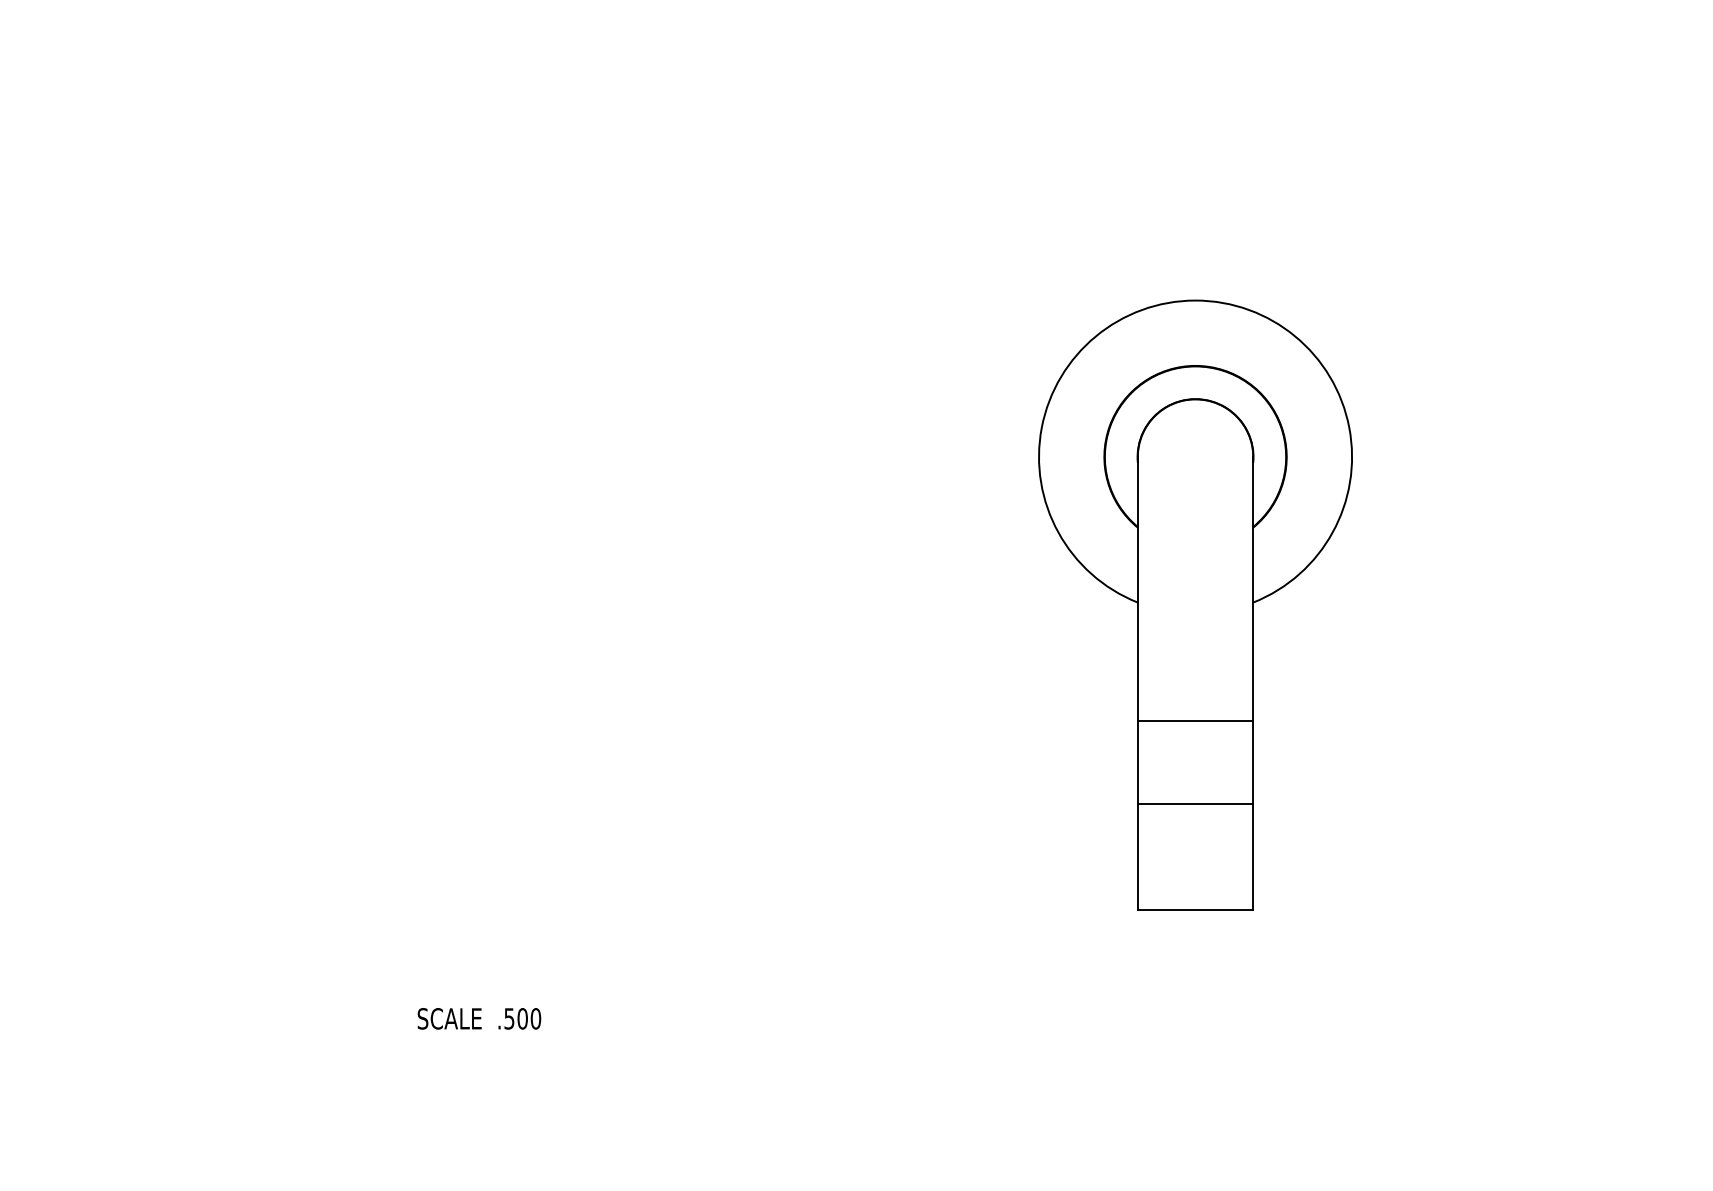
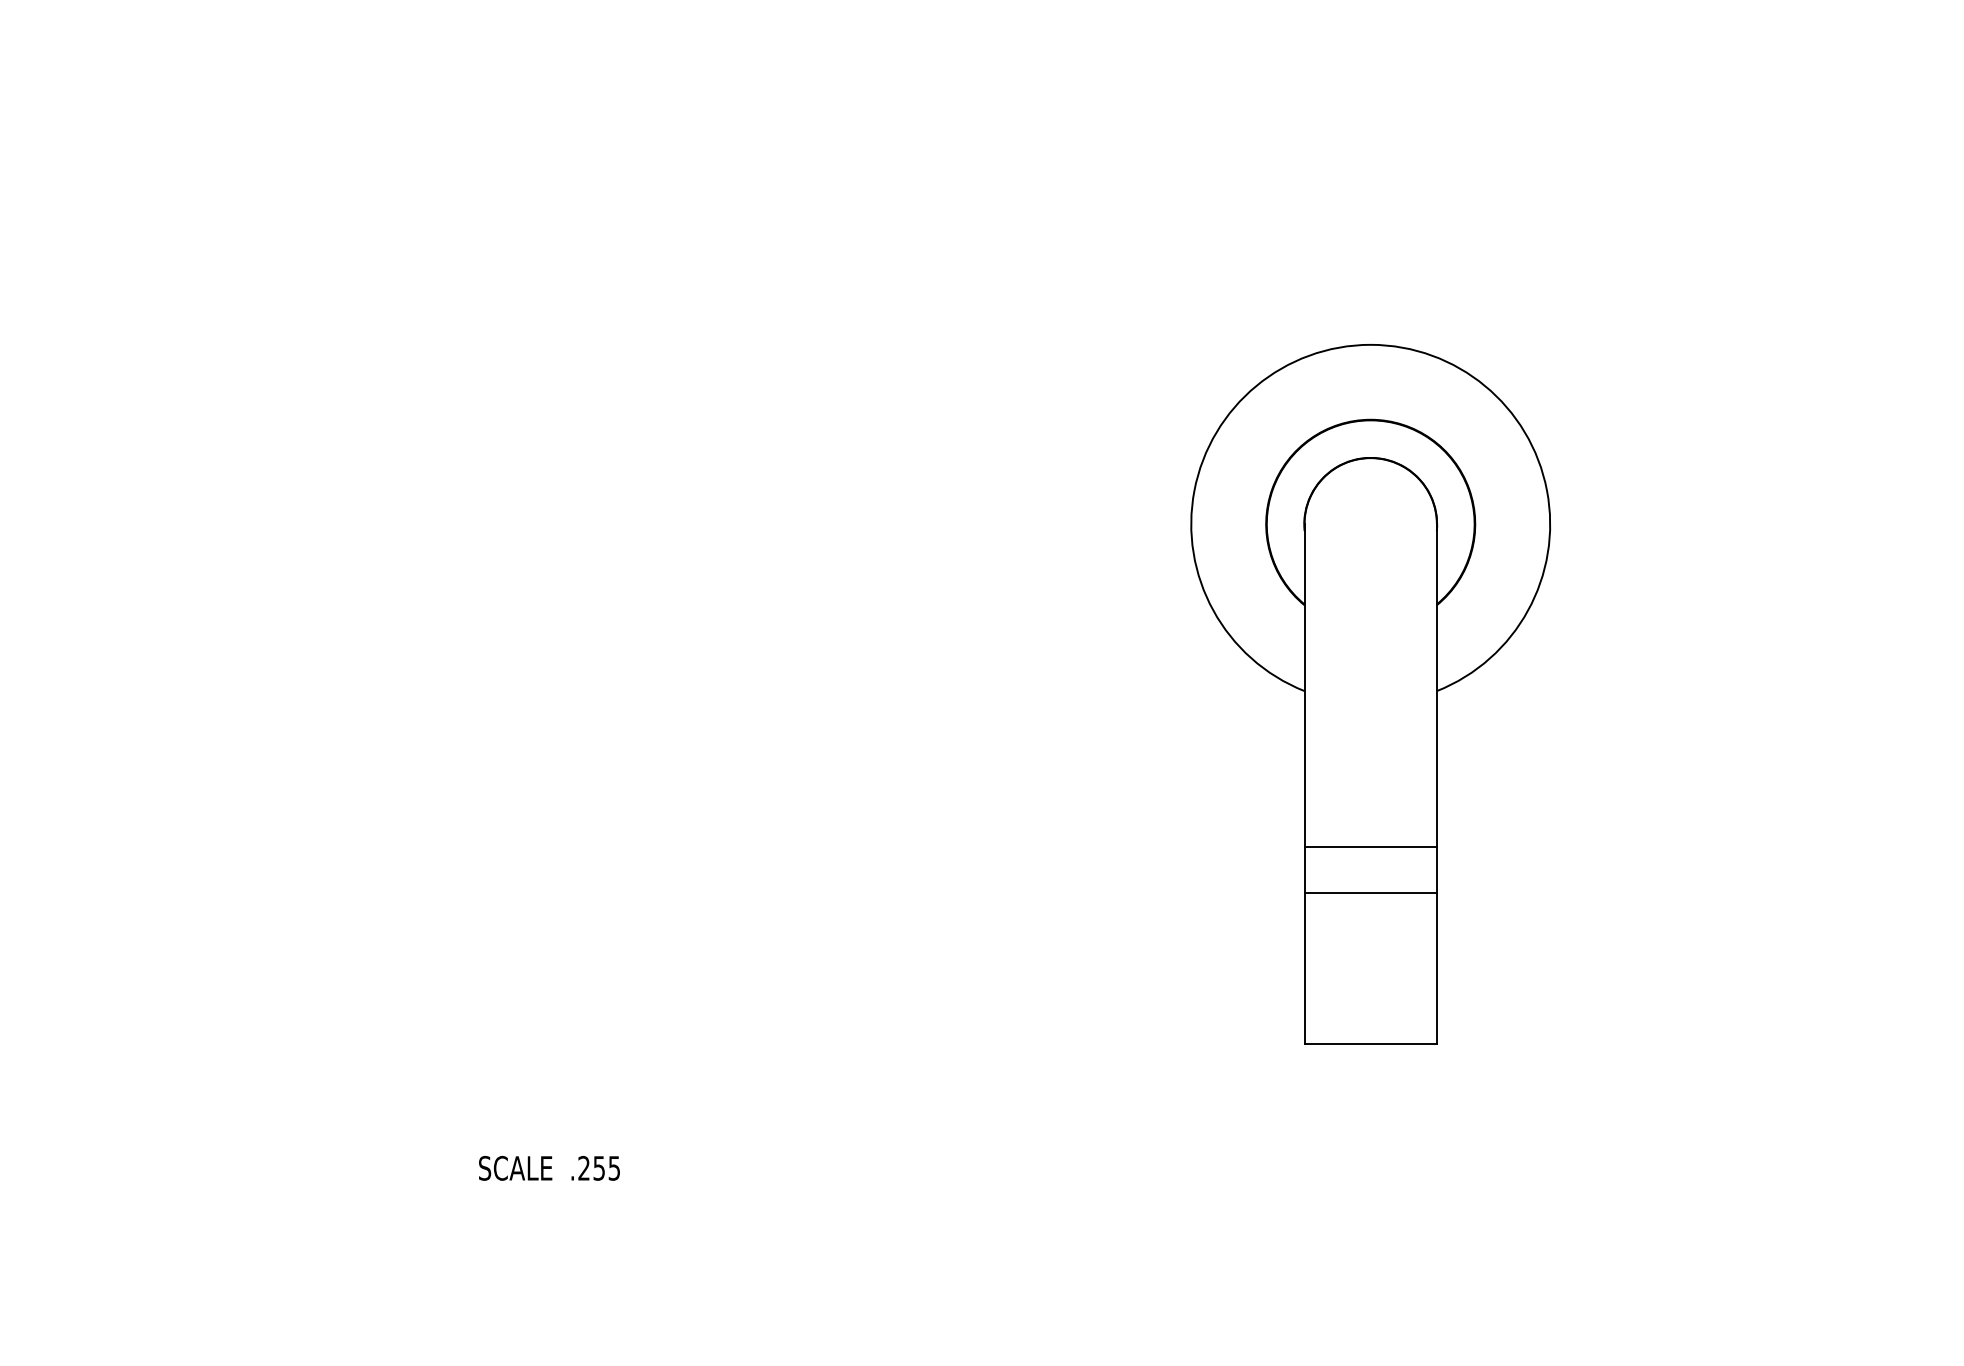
line: (1195, 720) -> (1370, 893), moved
line: (1195, 803) -> (1370, 846), moved
text: (522, 1018) -> (599, 1167), .500 -> .255

